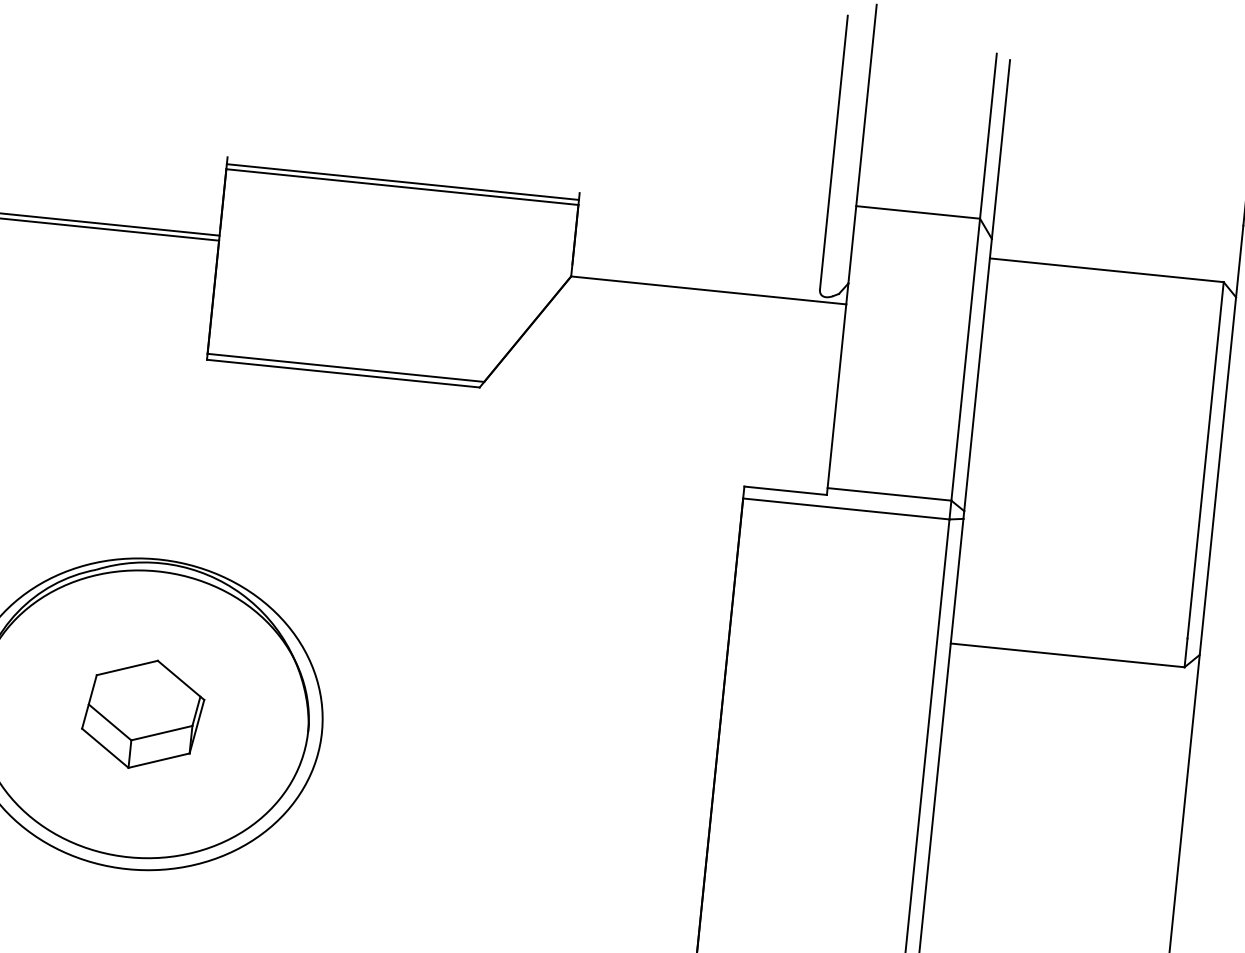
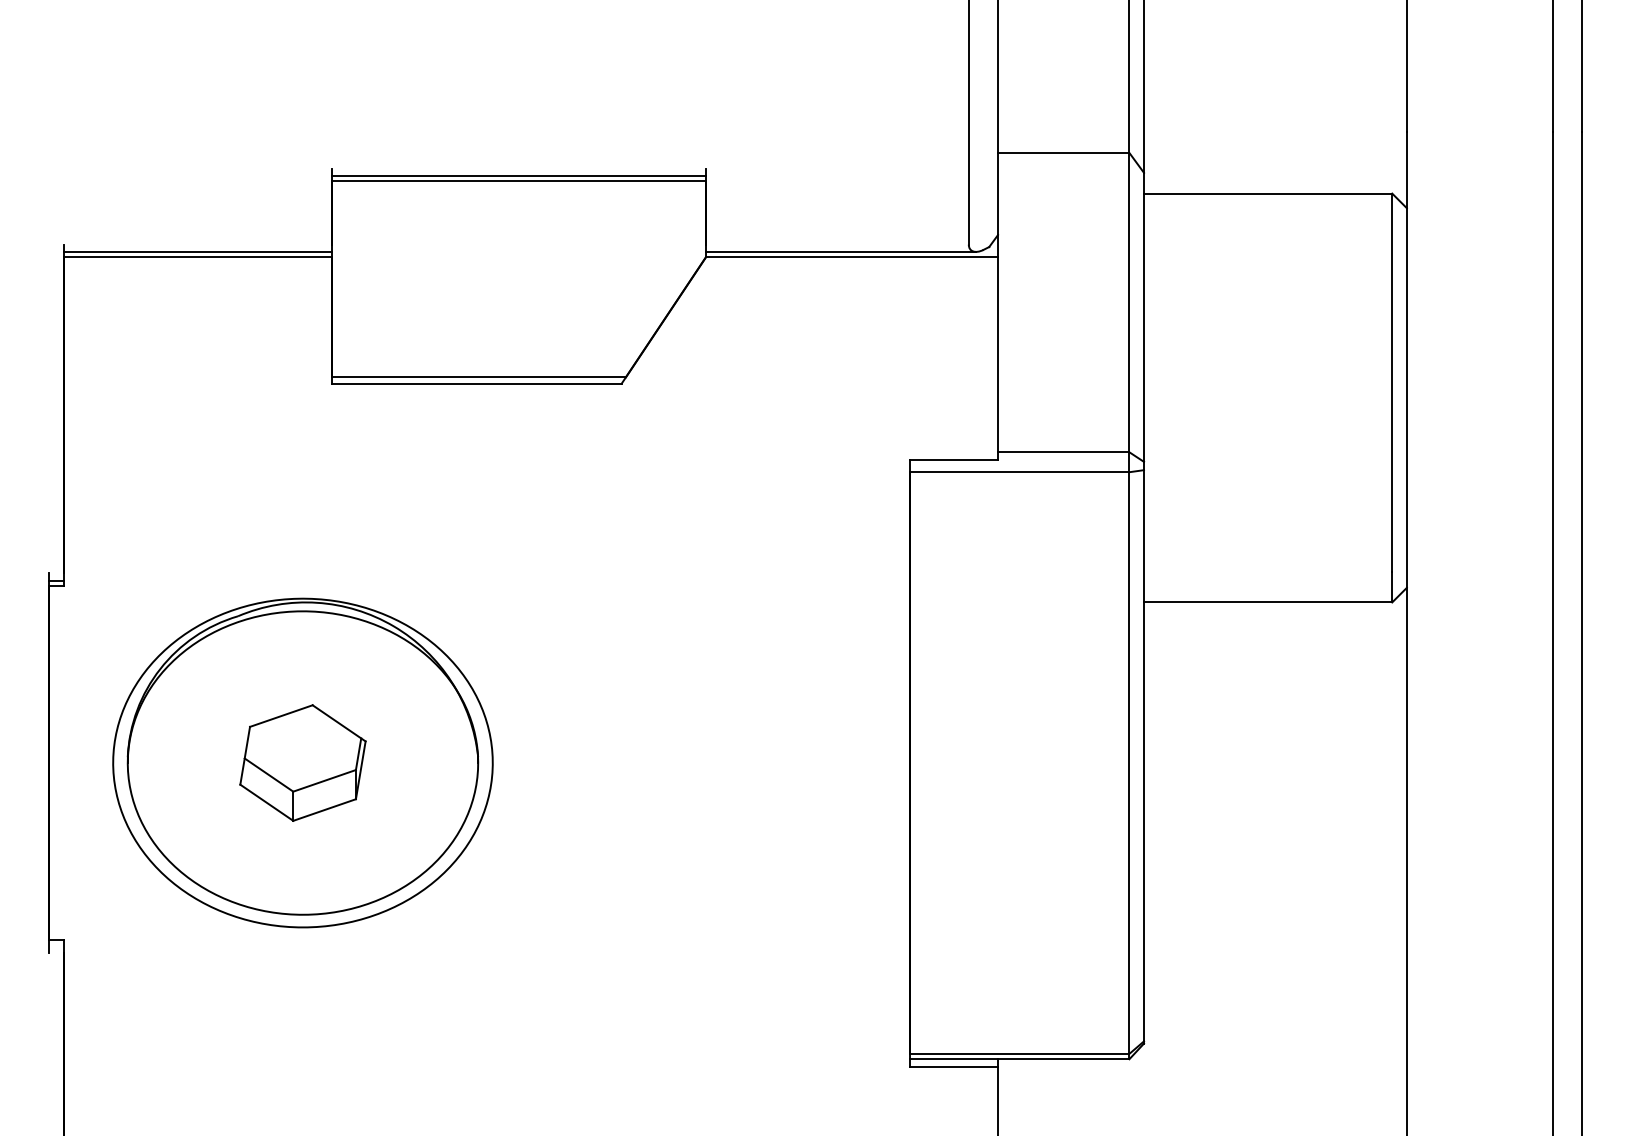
line: (698, 283) -> (840, 251), added

